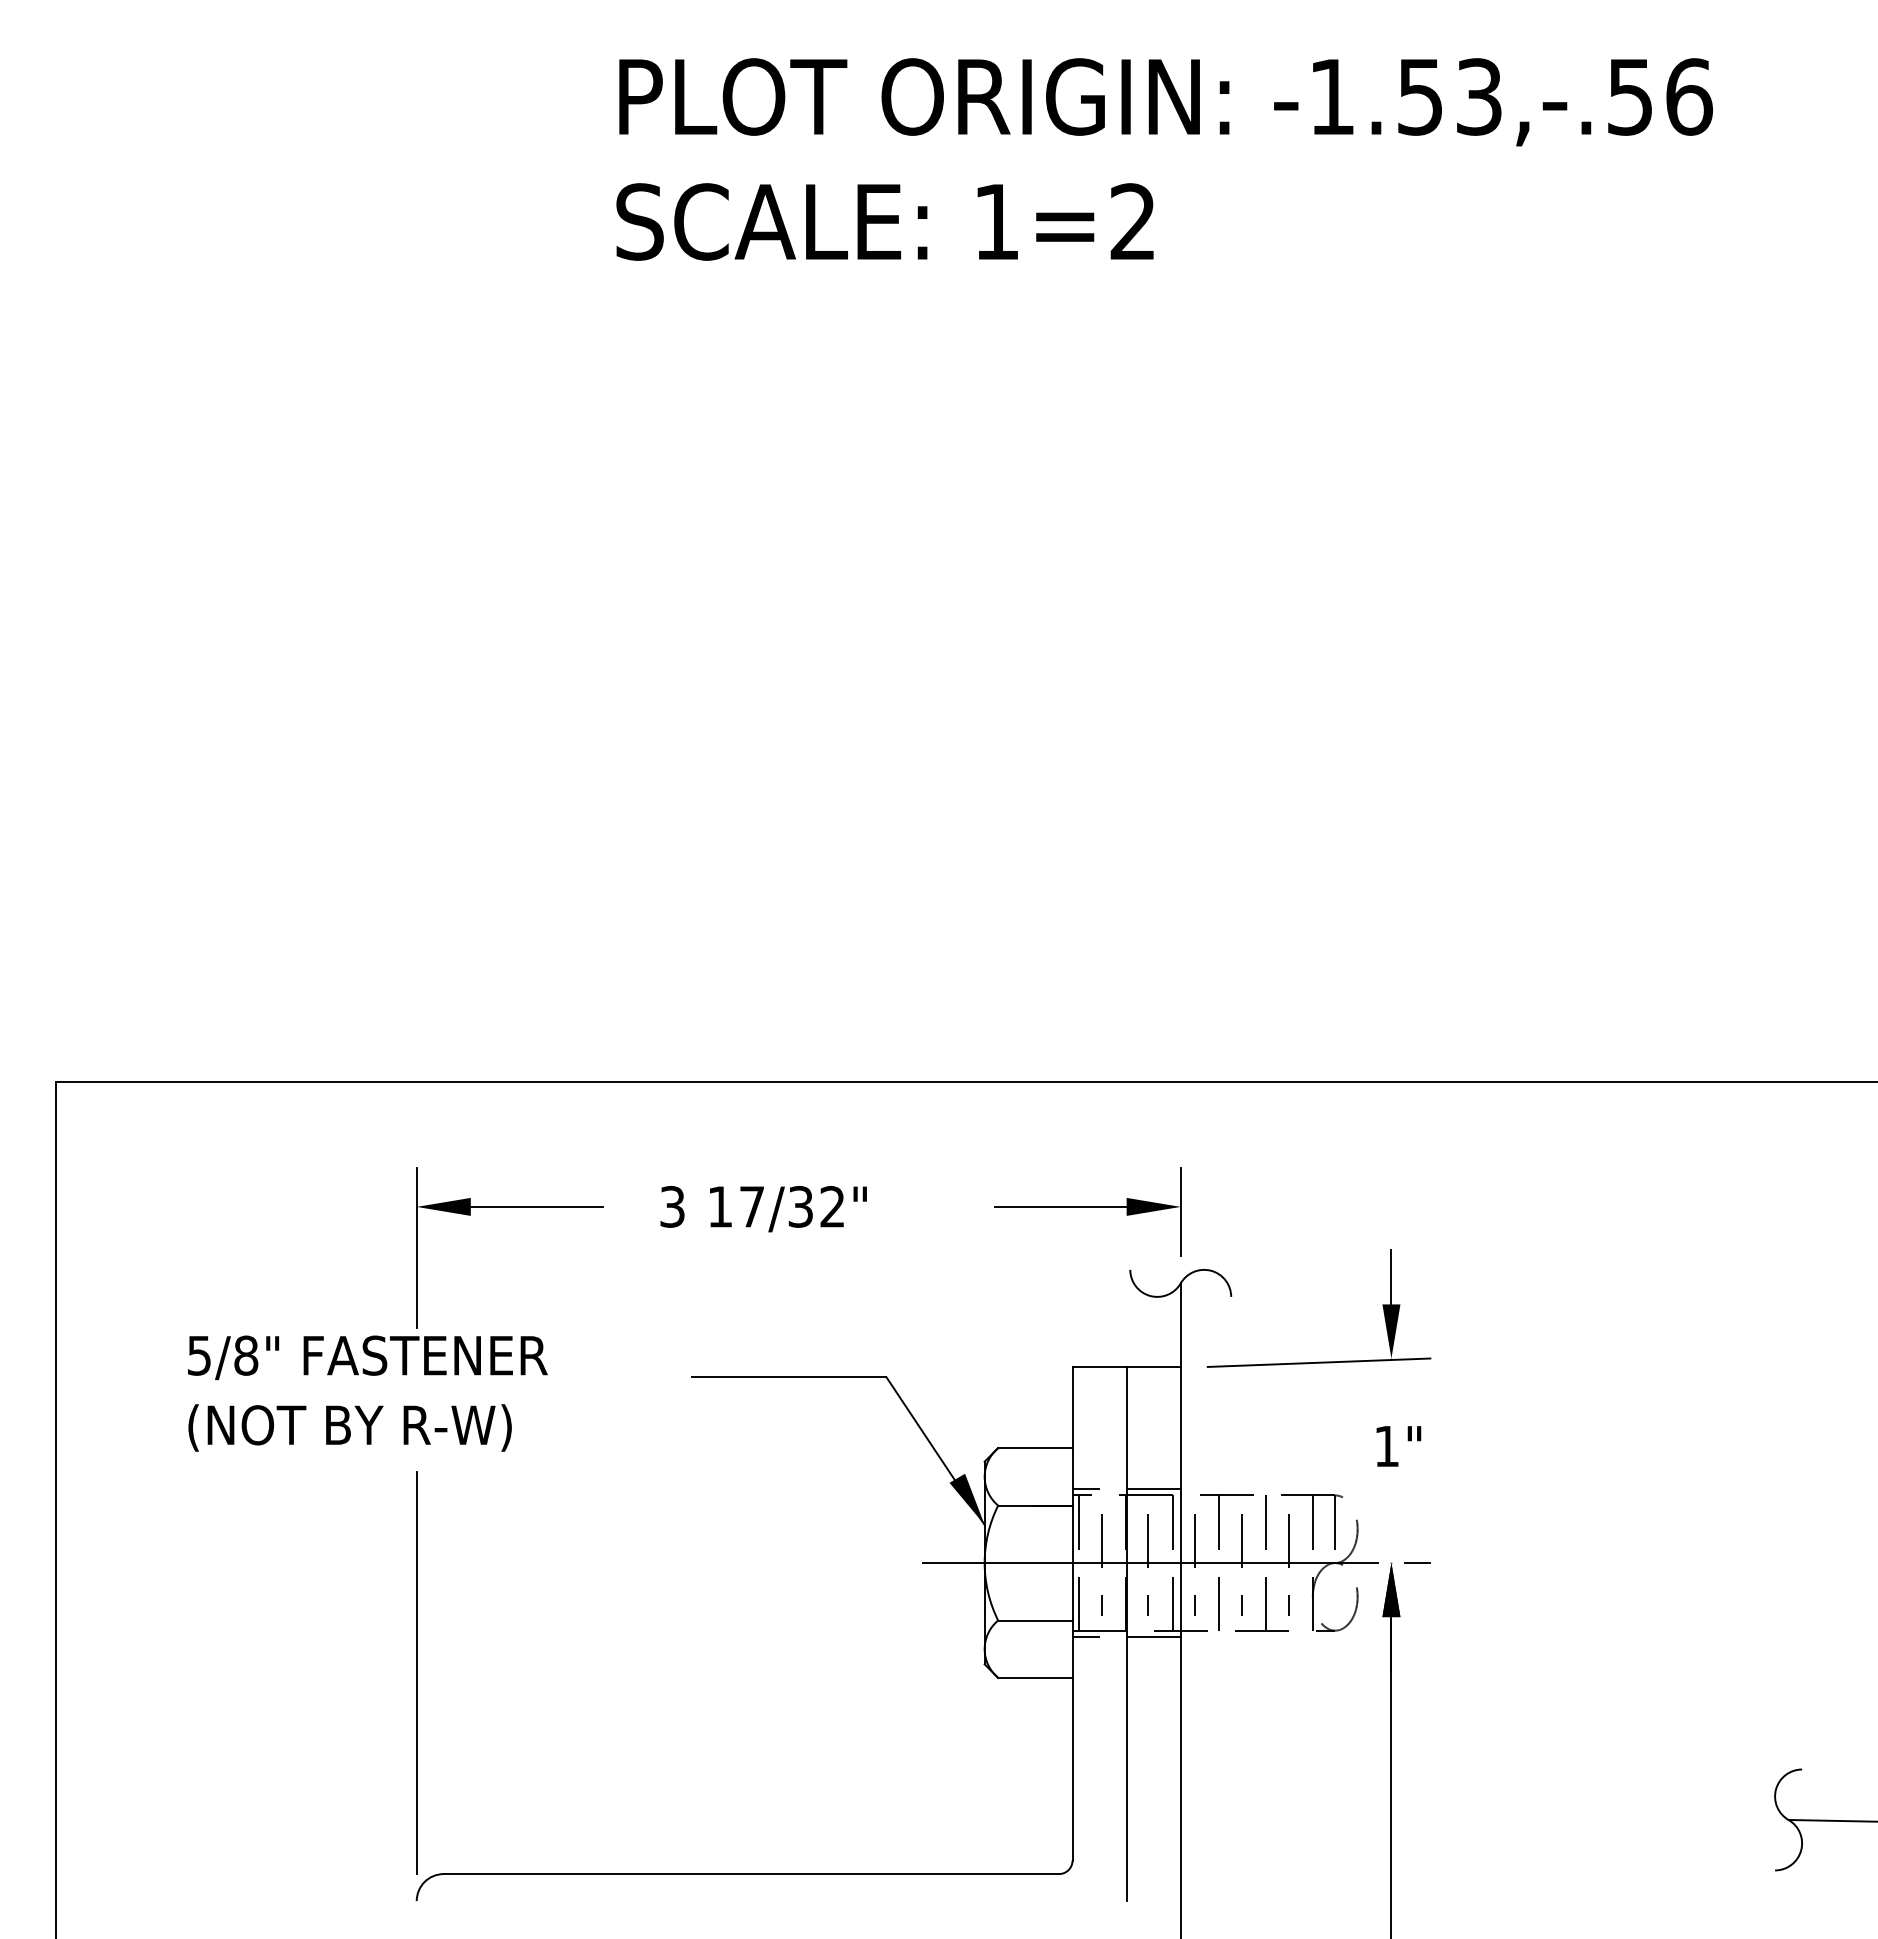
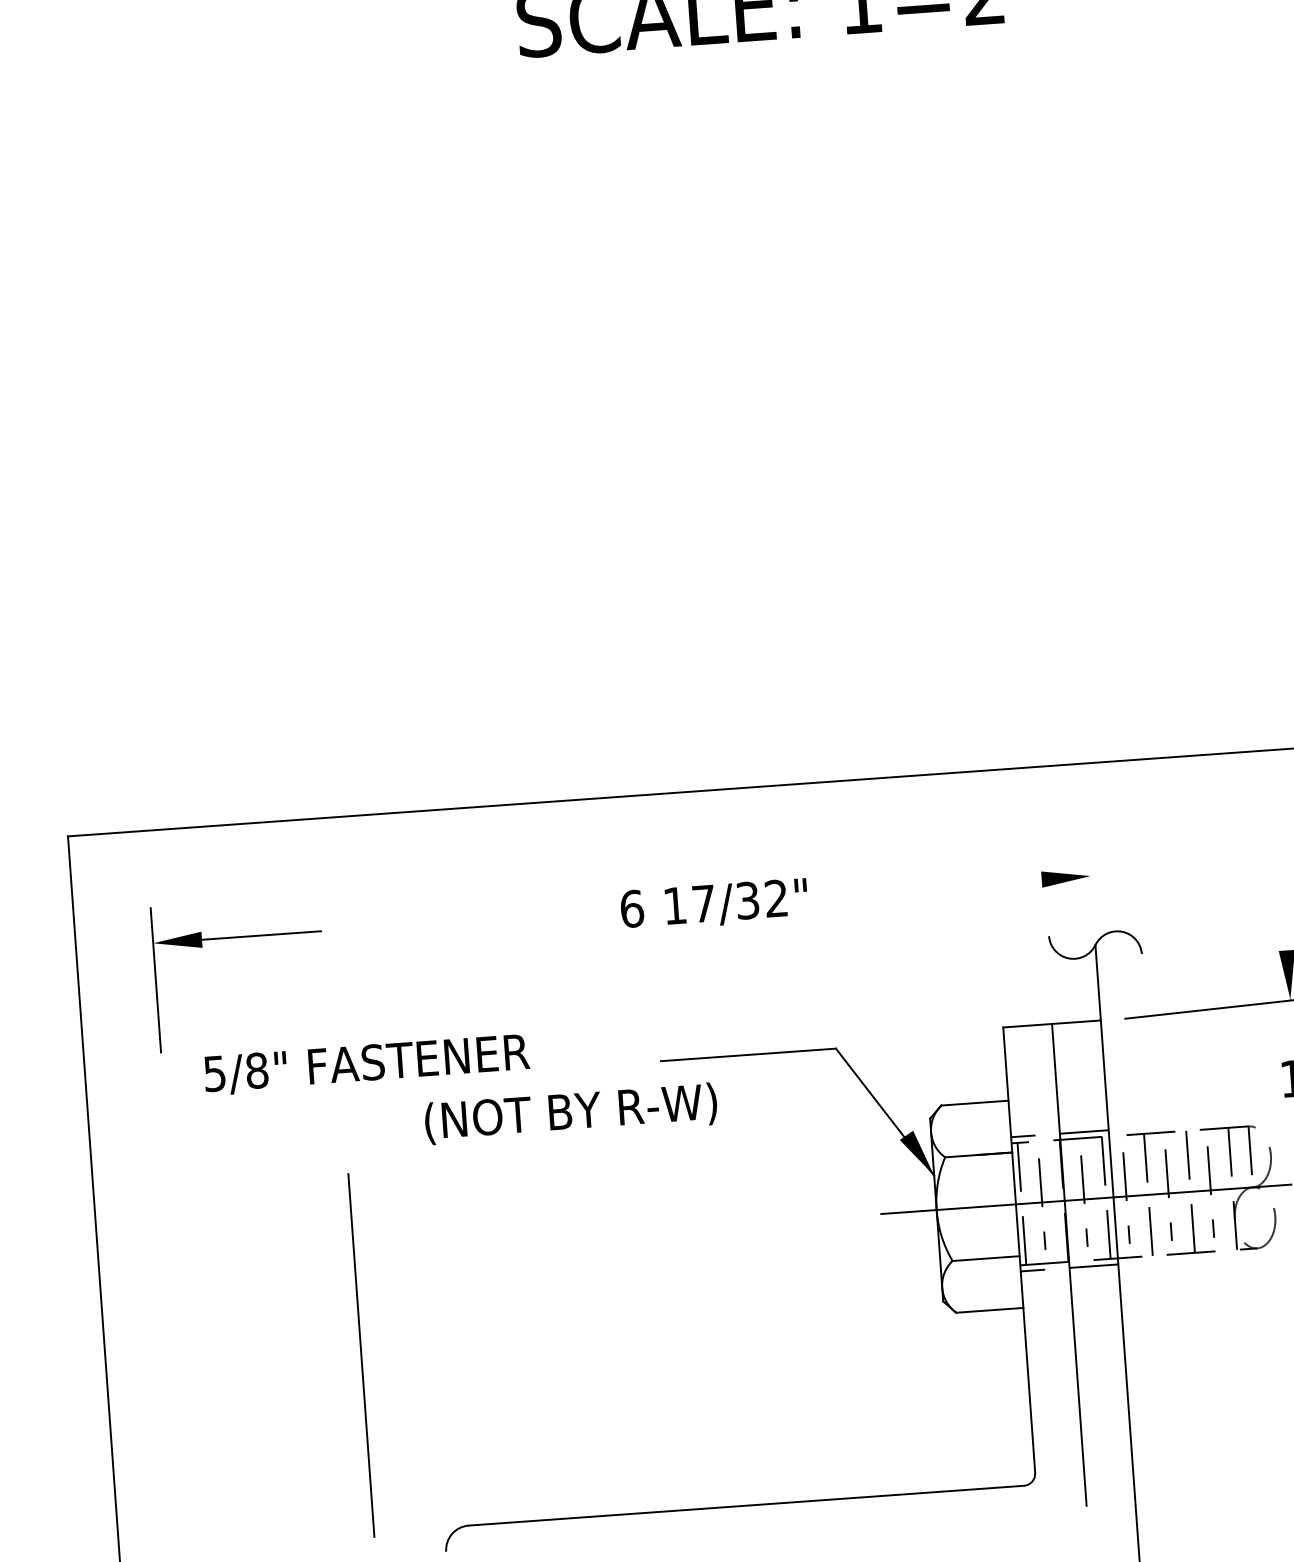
text: (672, 1206) -> (632, 908), 3 -> 6
line: (1060, 1206) -> (982, 883), removed
part: (509, 1207) -> (236, 937), moved
line: (1180, 1211) -> (1090, 880), removed
line: (1391, 1277) -> (1285, 926), removed
text: (349, 1427) -> (570, 1113), moved
line: (416, 1672) -> (361, 1355), moved

